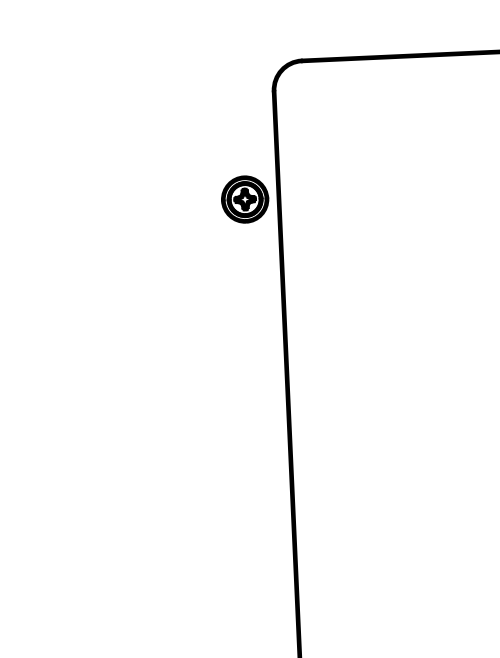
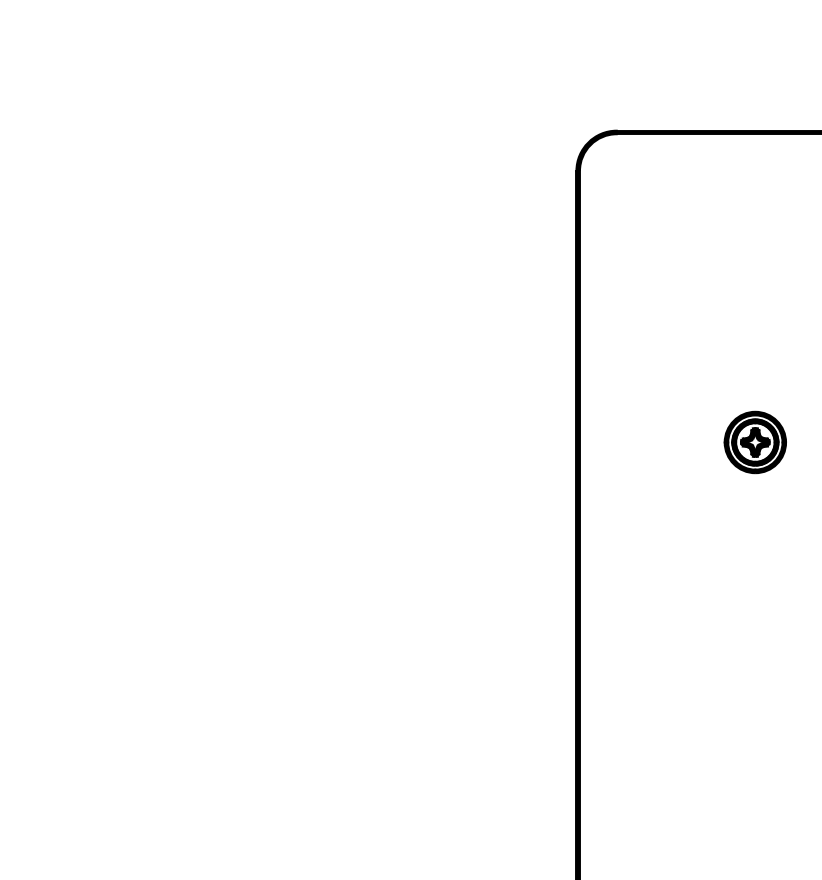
part: (244, 199) -> (754, 442), moved

